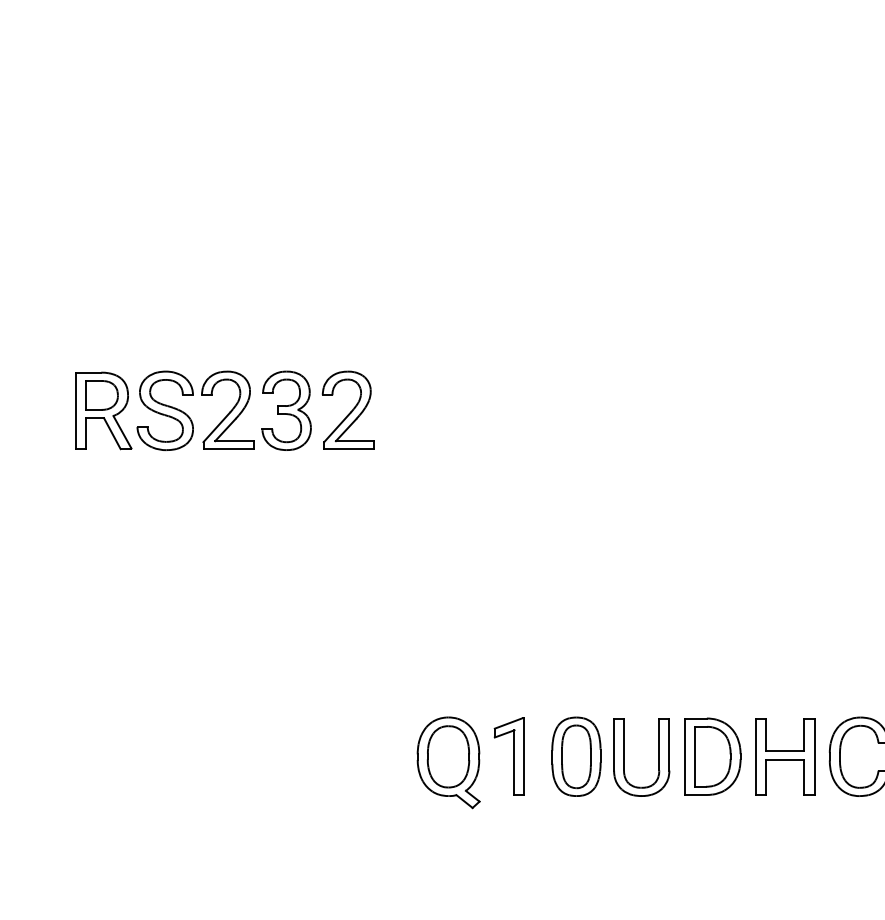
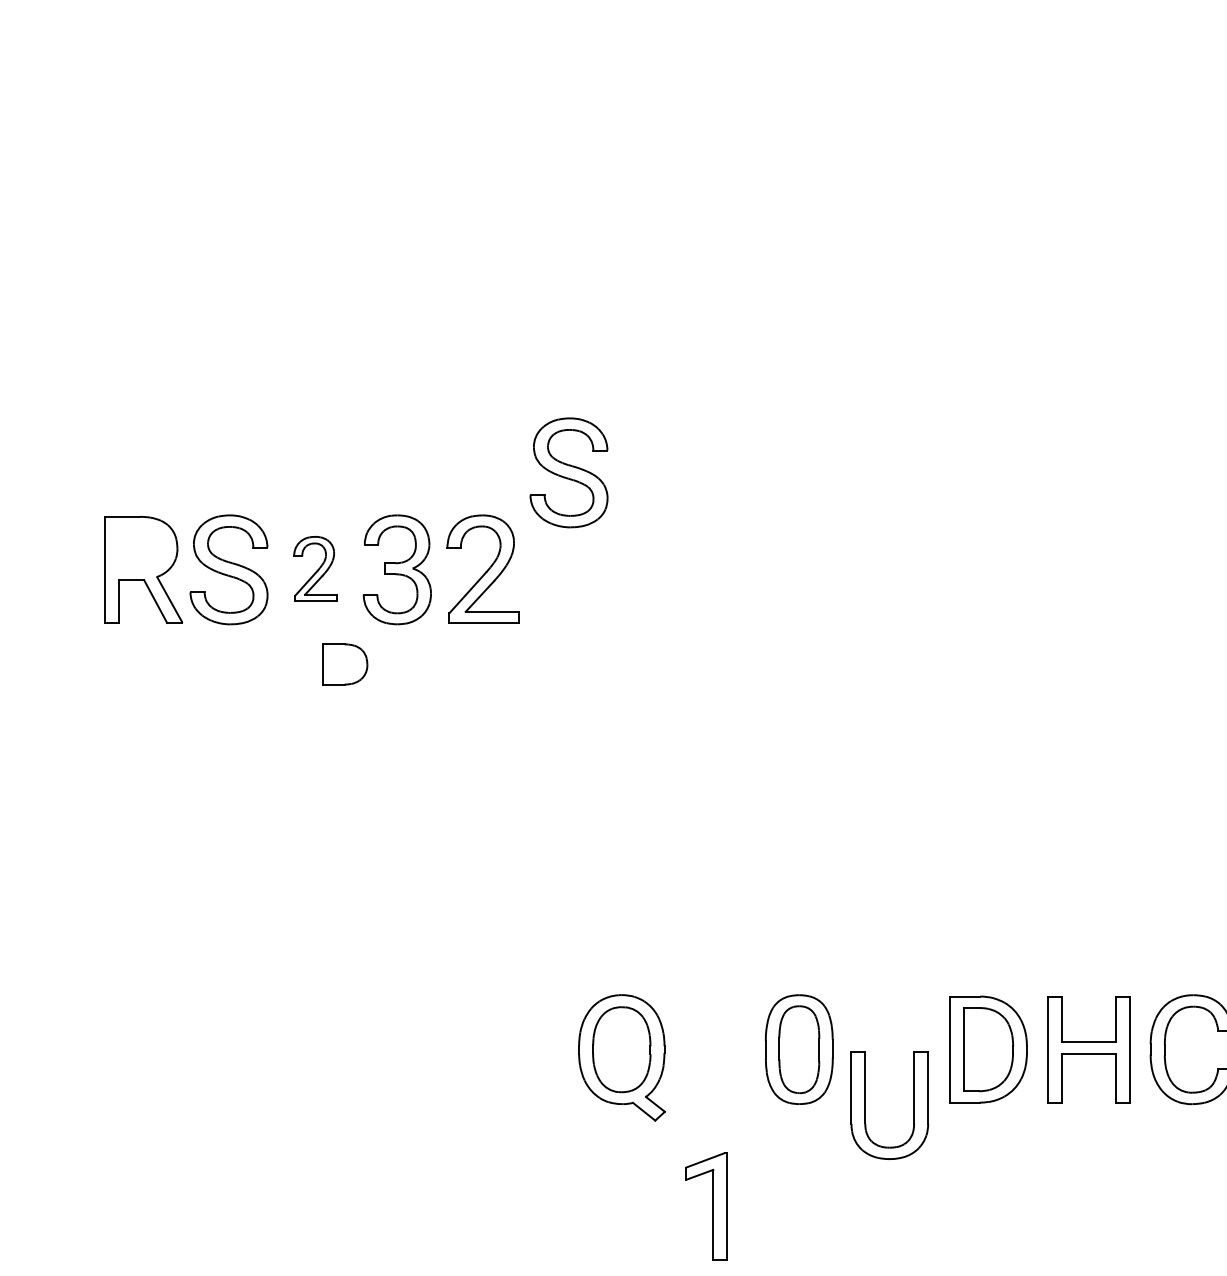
part: (410, 340) -> (568, 472), added
part: (102, 395) -> (345, 664), moved
part: (227, 409) -> (315, 568), size x0.6
part: (509, 756) -> (706, 1206), moved
part: (624, 757) -> (865, 1105), moved

